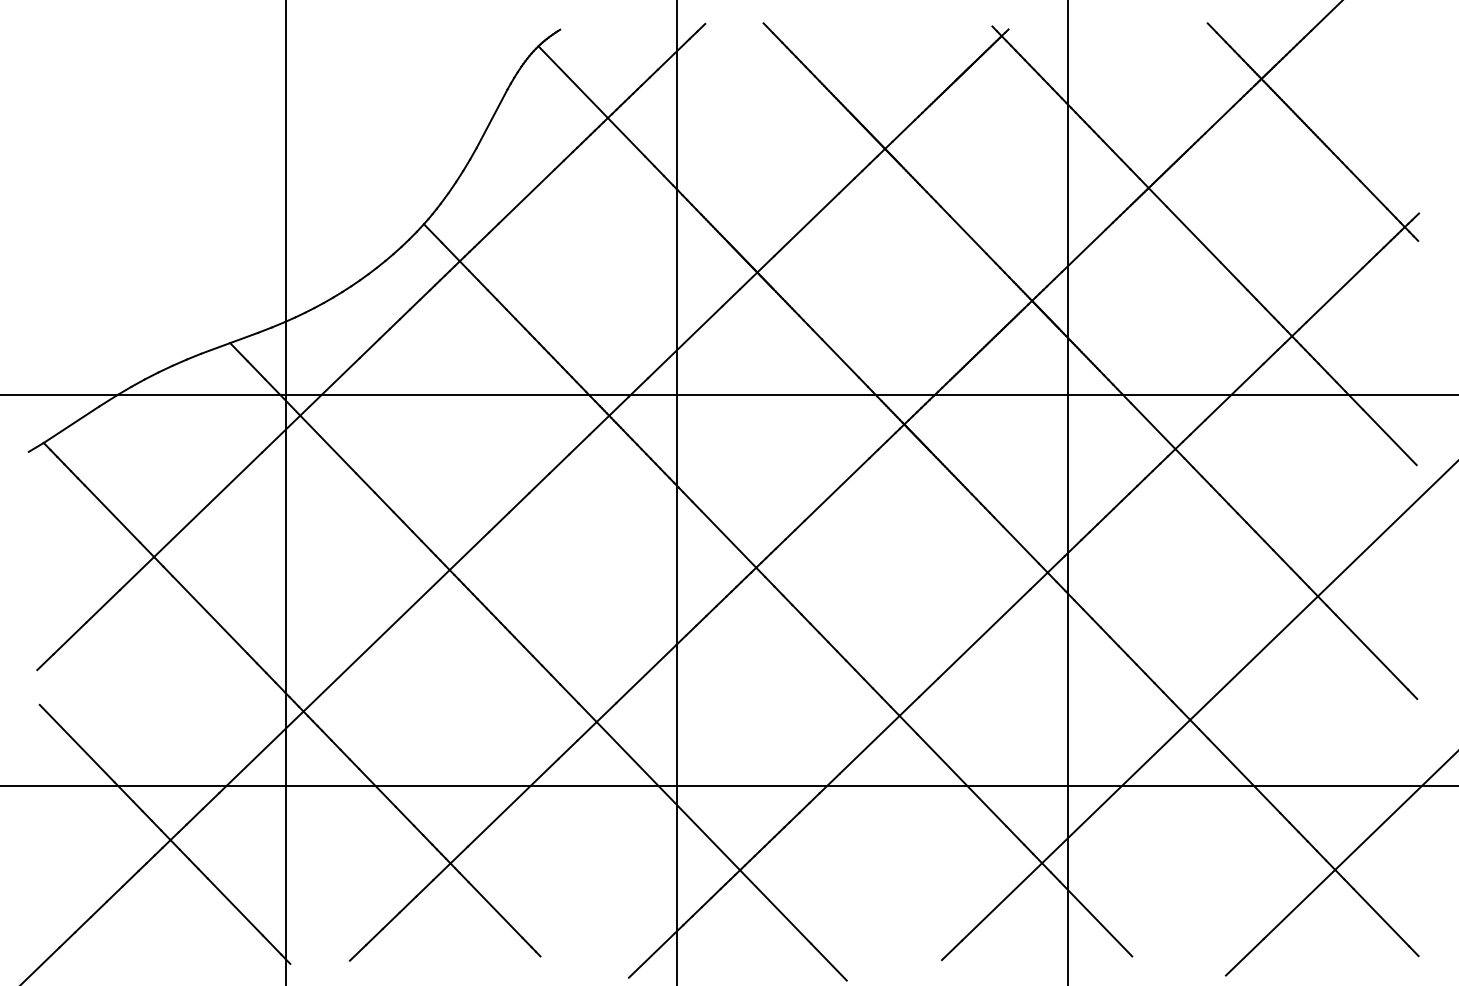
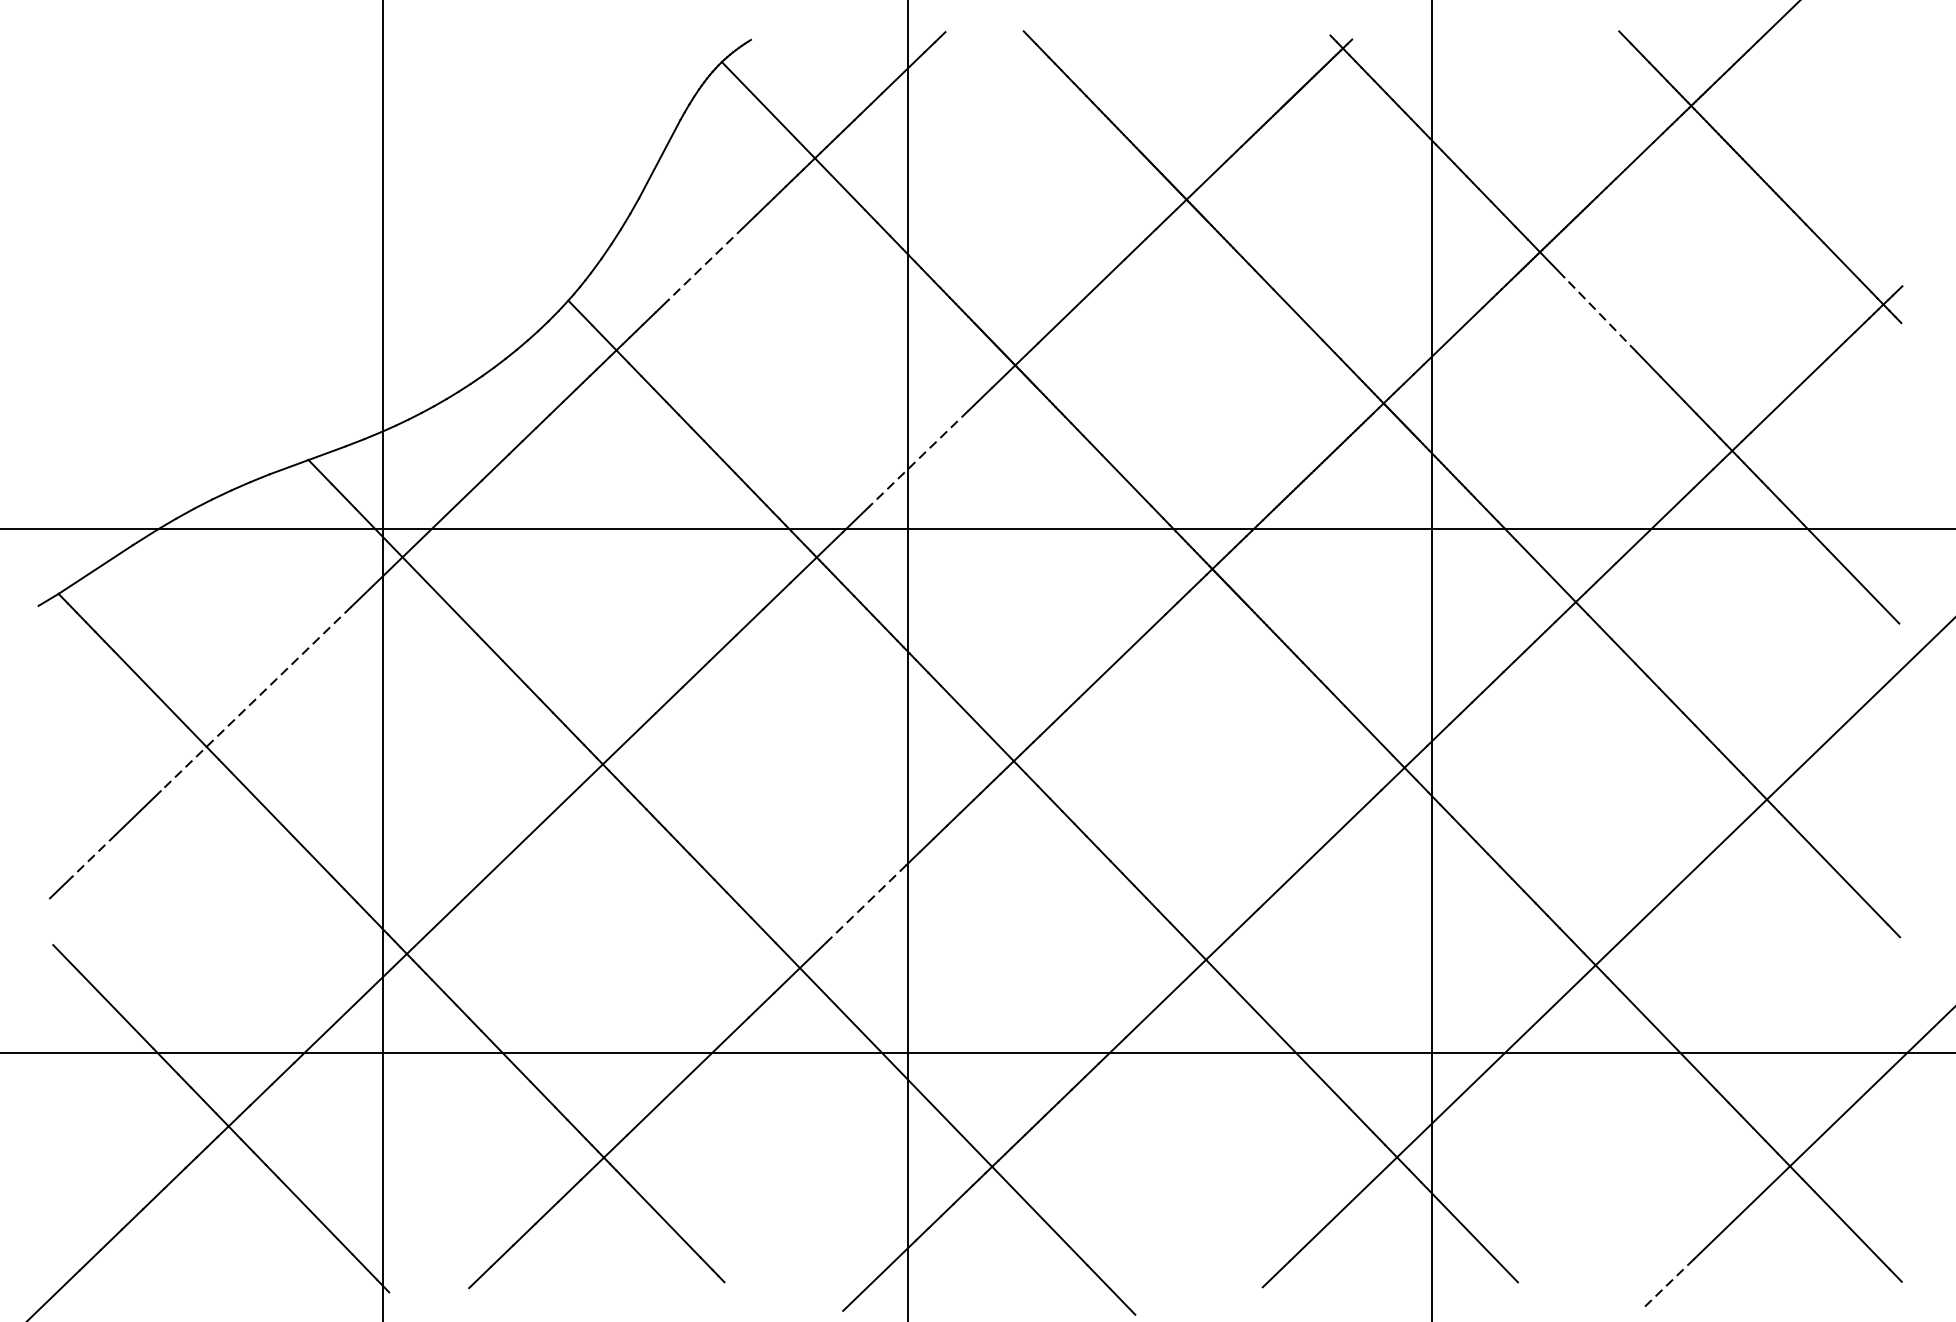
line: (526, 196) -> (705, 263), solid -> dashed
line: (1193, 234) -> (1600, 314), solid -> dashed
line: (685, 342) -> (919, 459), solid -> dashed
line: (191, 521) -> (256, 699), solid -> dashed
line: (70, 638) -> (94, 856), solid -> dashed
line: (646, 674) -> (866, 904), solid -> dashed
line: (1244, 957) -> (1668, 1283), solid -> dashed

